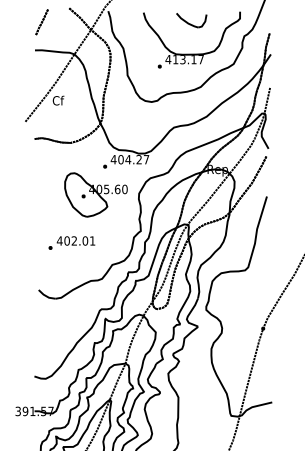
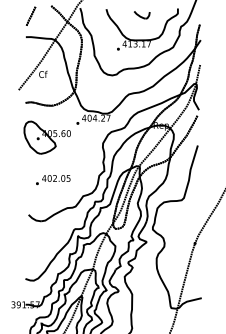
part: (191, 20) -> (141, 15), size x0.7
part: (95, 194) -> (47, 137), moved
text: (92, 240) -> (68, 178), 402.01 -> 402.05

